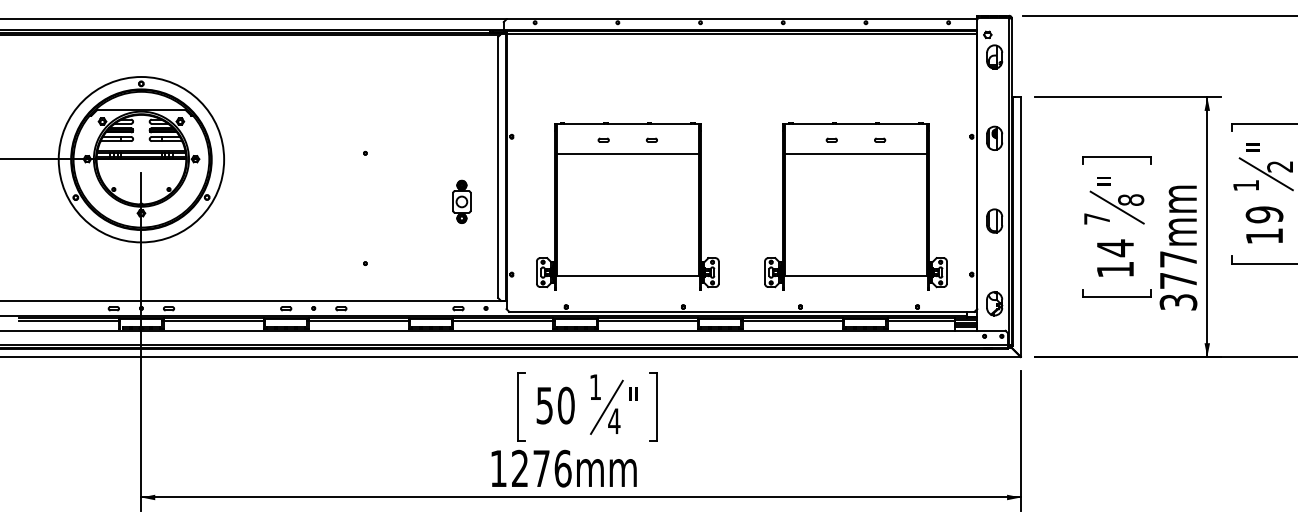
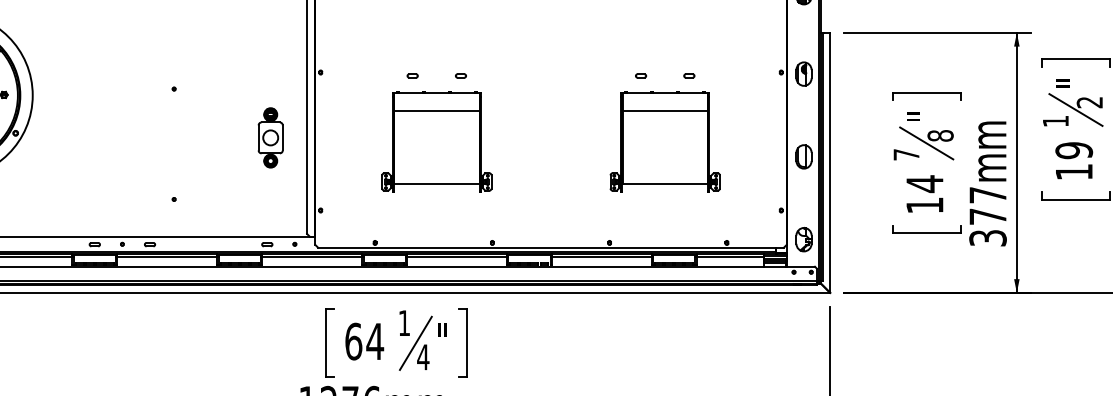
part: (461, 201) -> (270, 137), size x1.4
part: (627, 206) -> (436, 142), size x0.6
part: (855, 206) -> (664, 142), size x0.6
text: (555, 405) -> (364, 341), 50 -> 64

